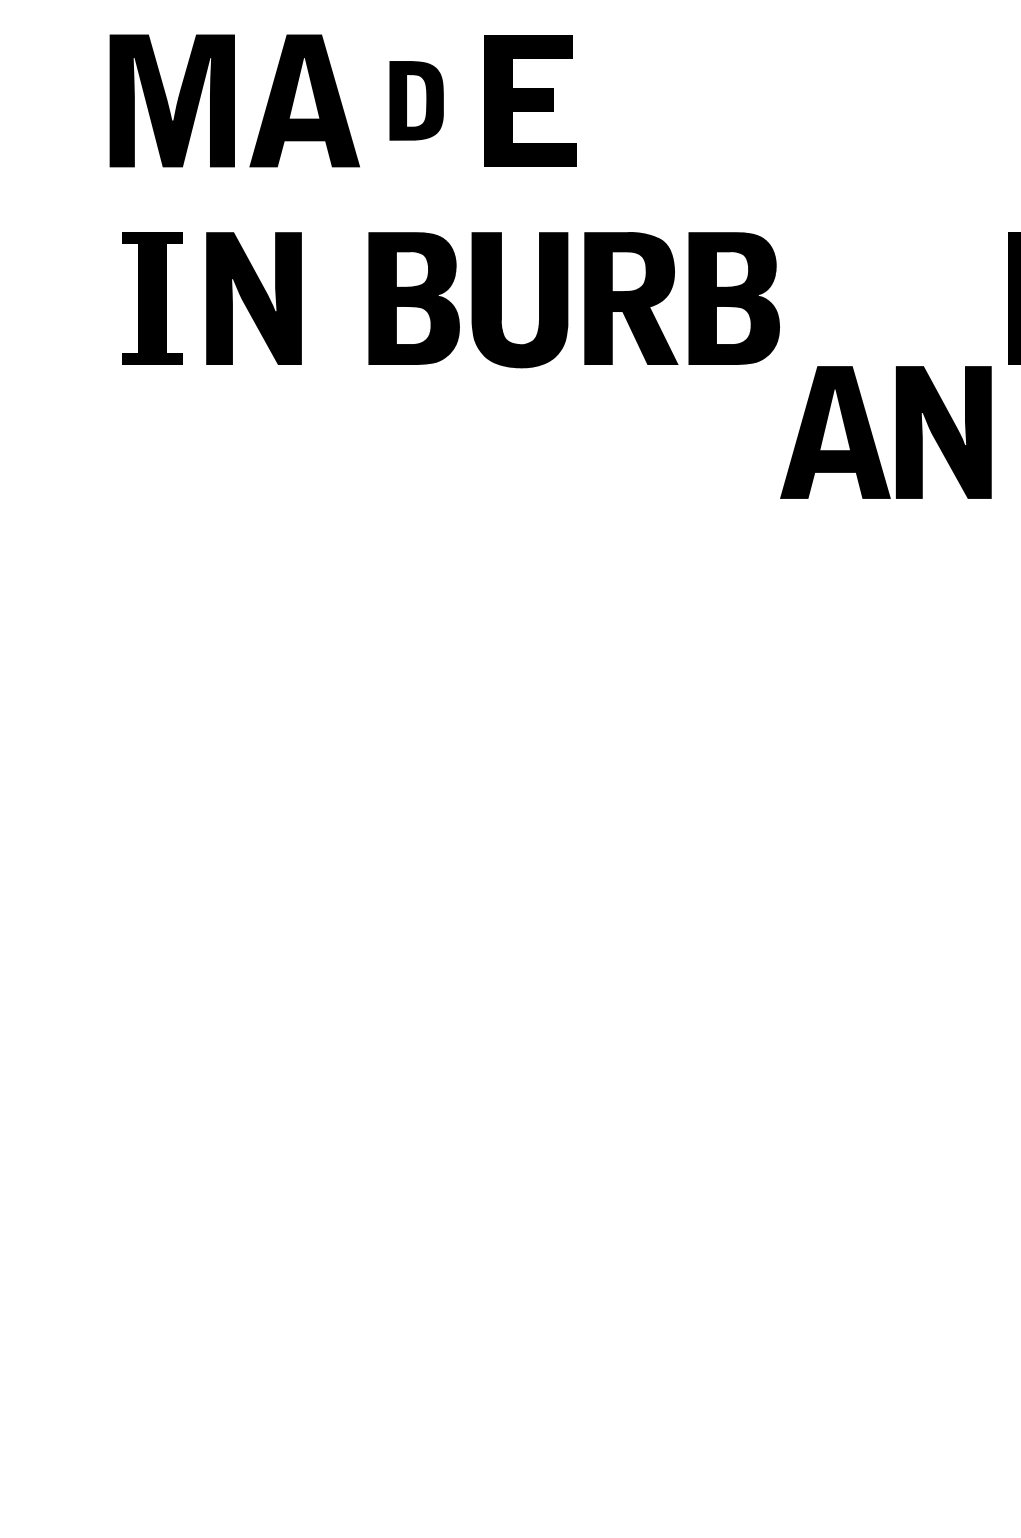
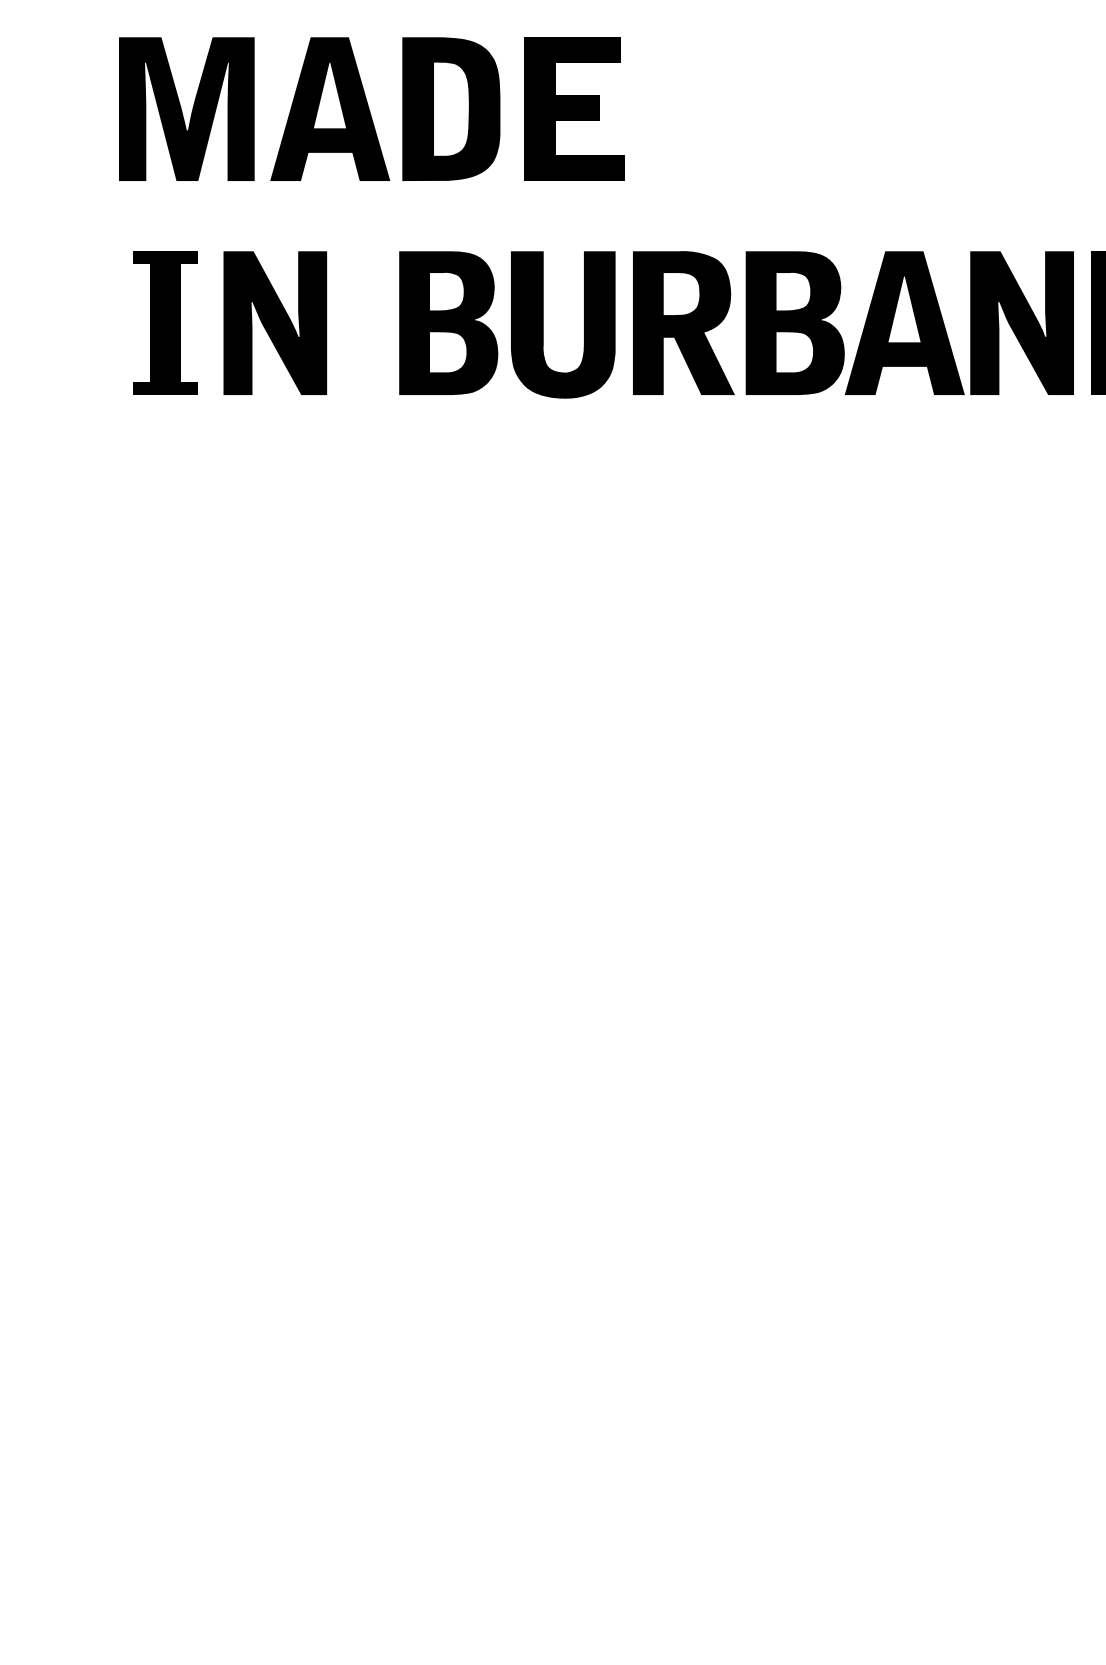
part: (416, 100) -> (451, 108), size x1.67
part: (896, 431) -> (970, 322), moved

